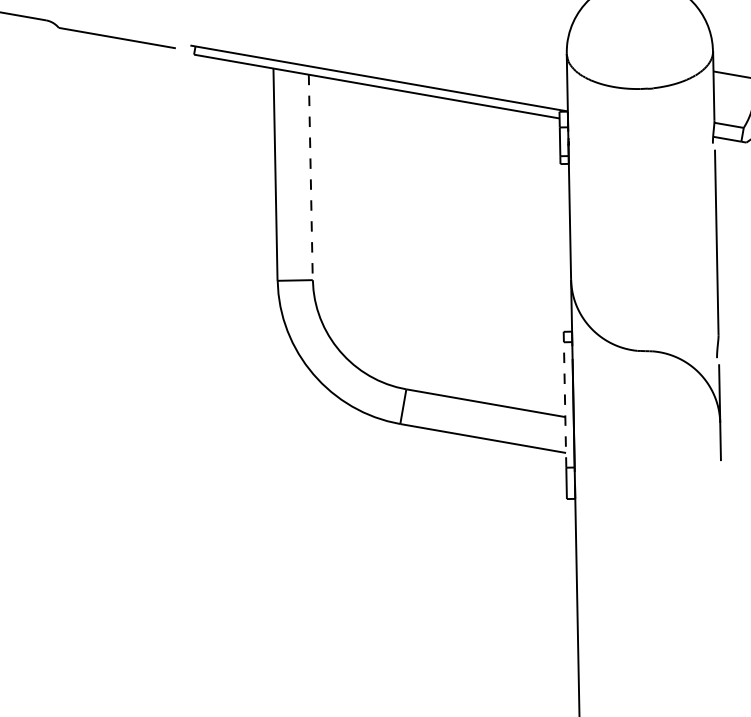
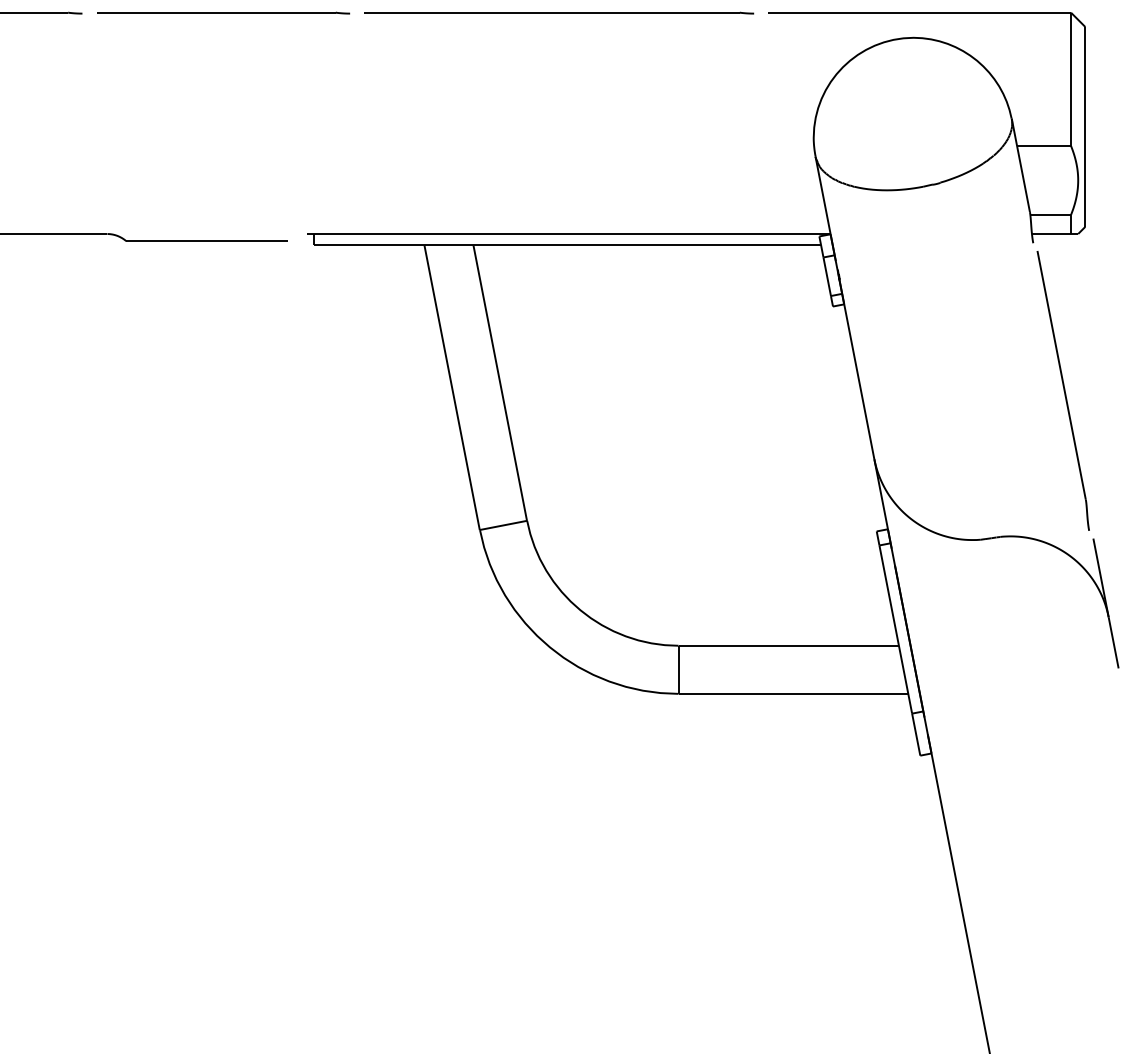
line: (310, 177) -> (500, 383), dashed -> solid
line: (564, 404) -> (895, 629), dashed -> solid

